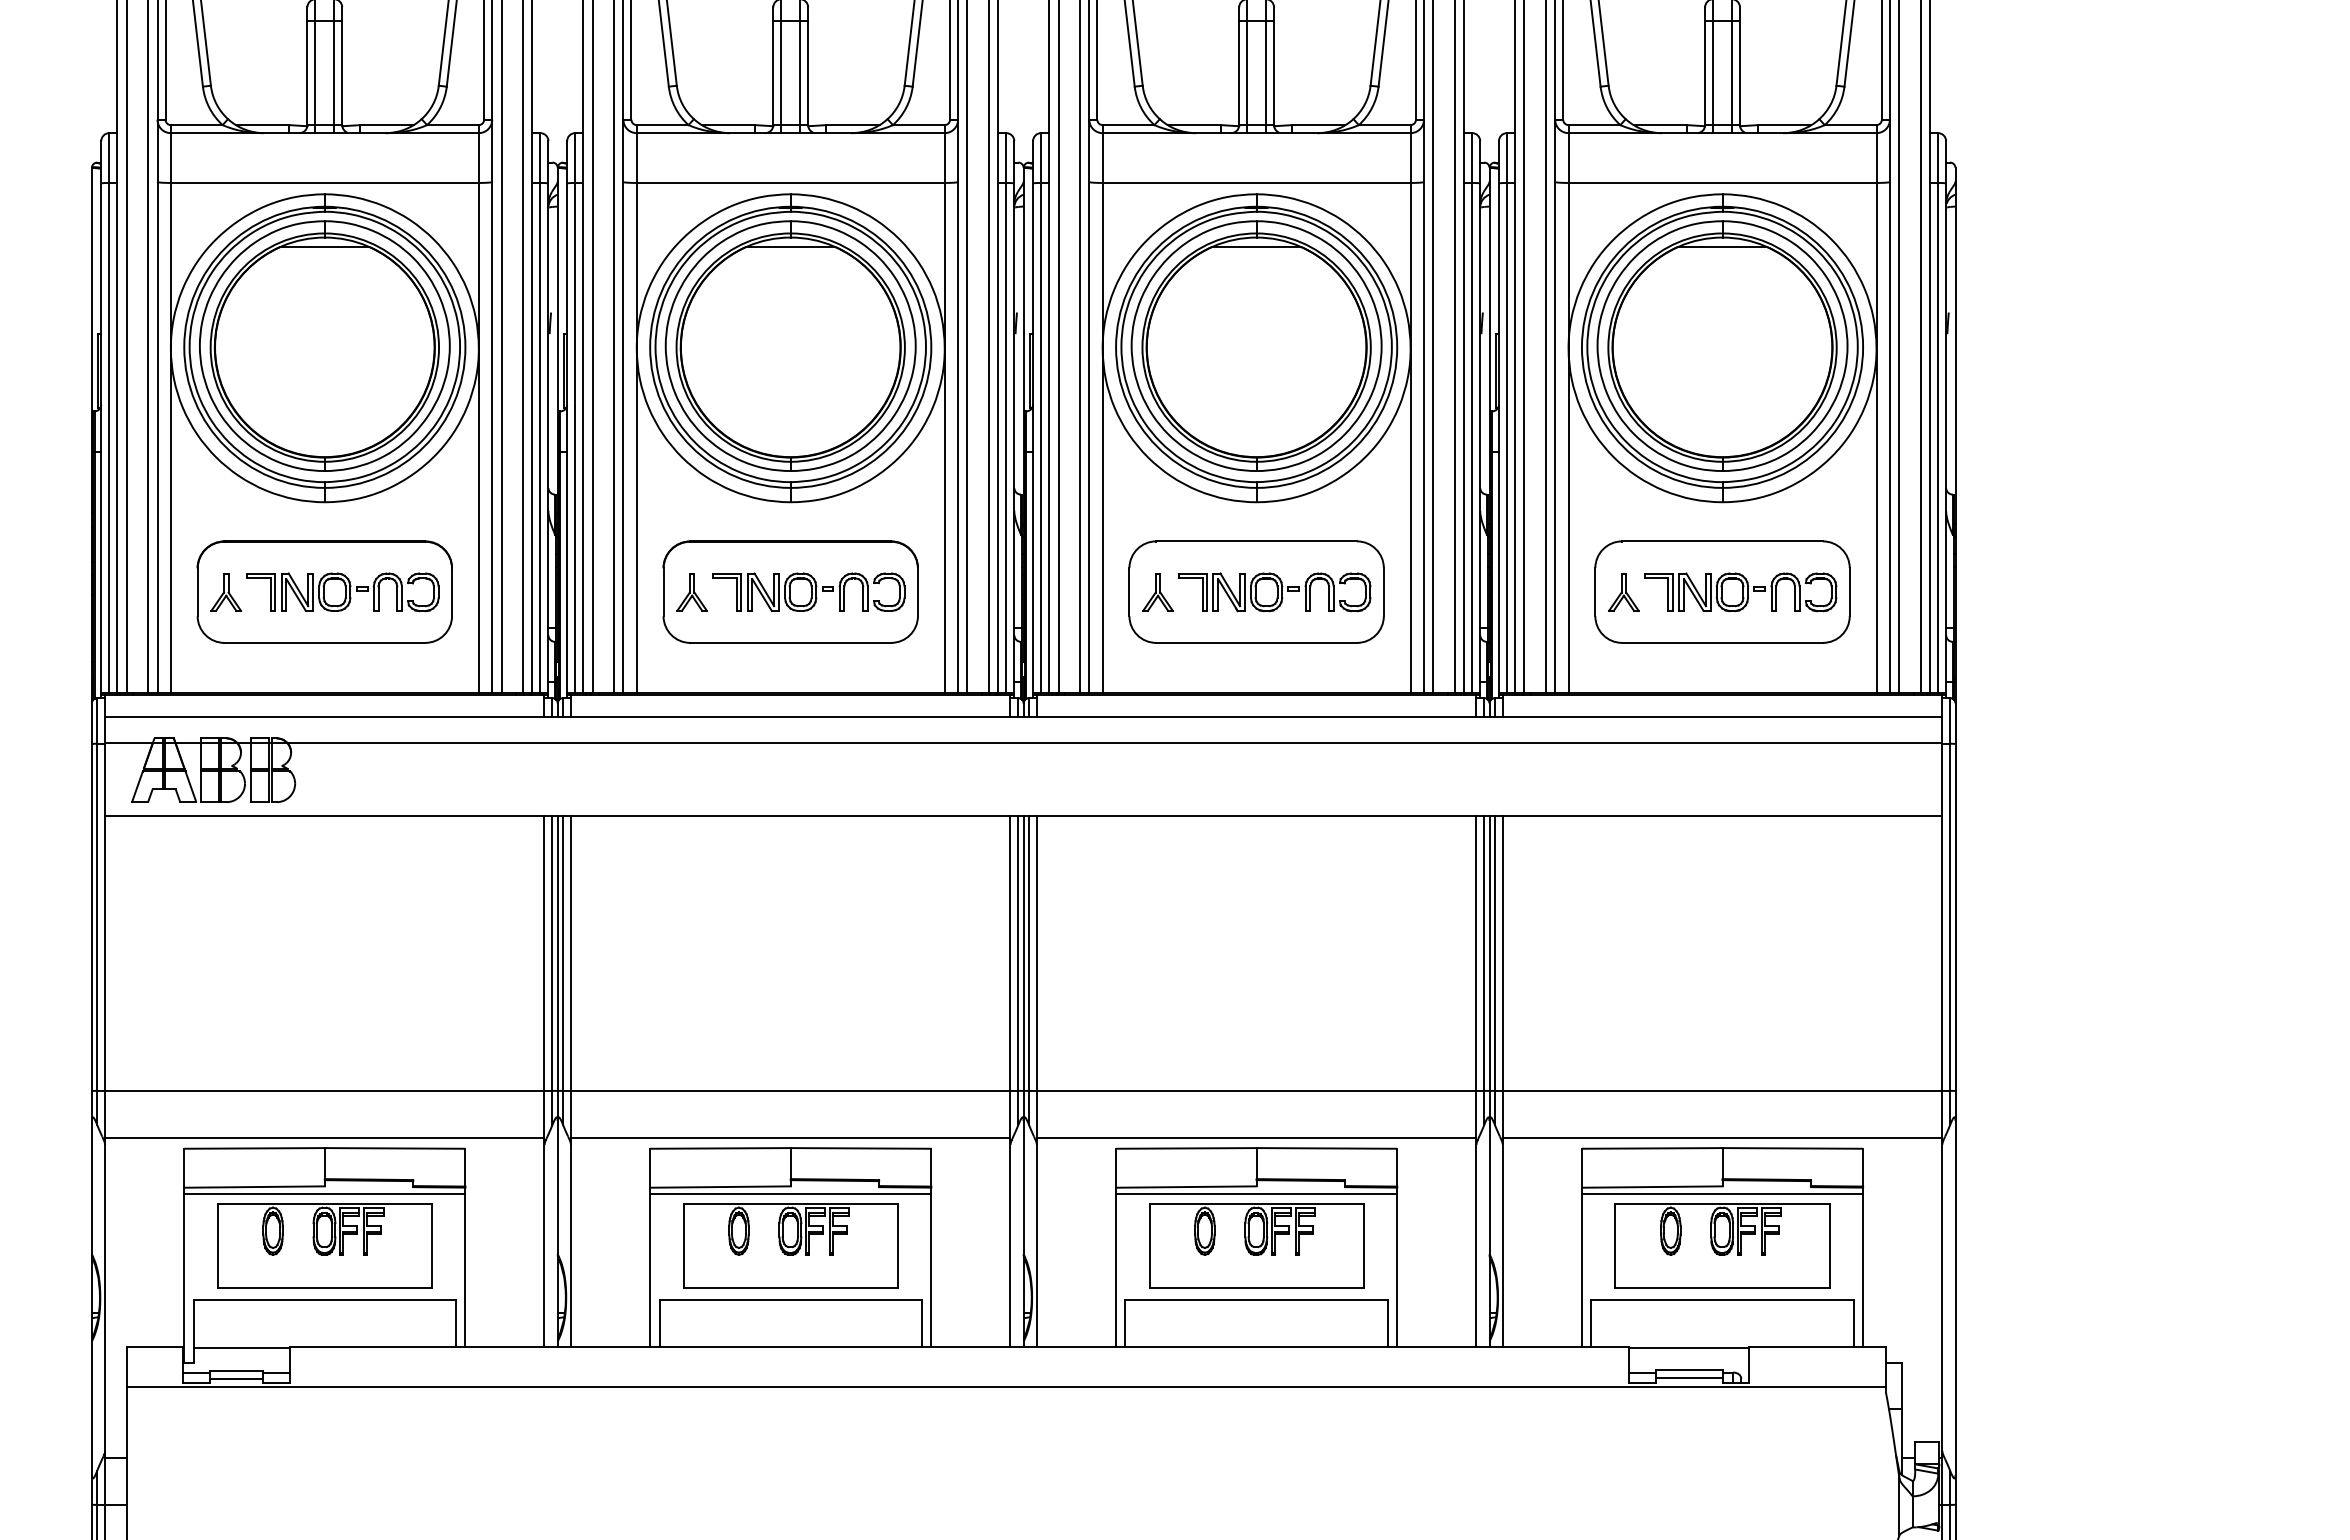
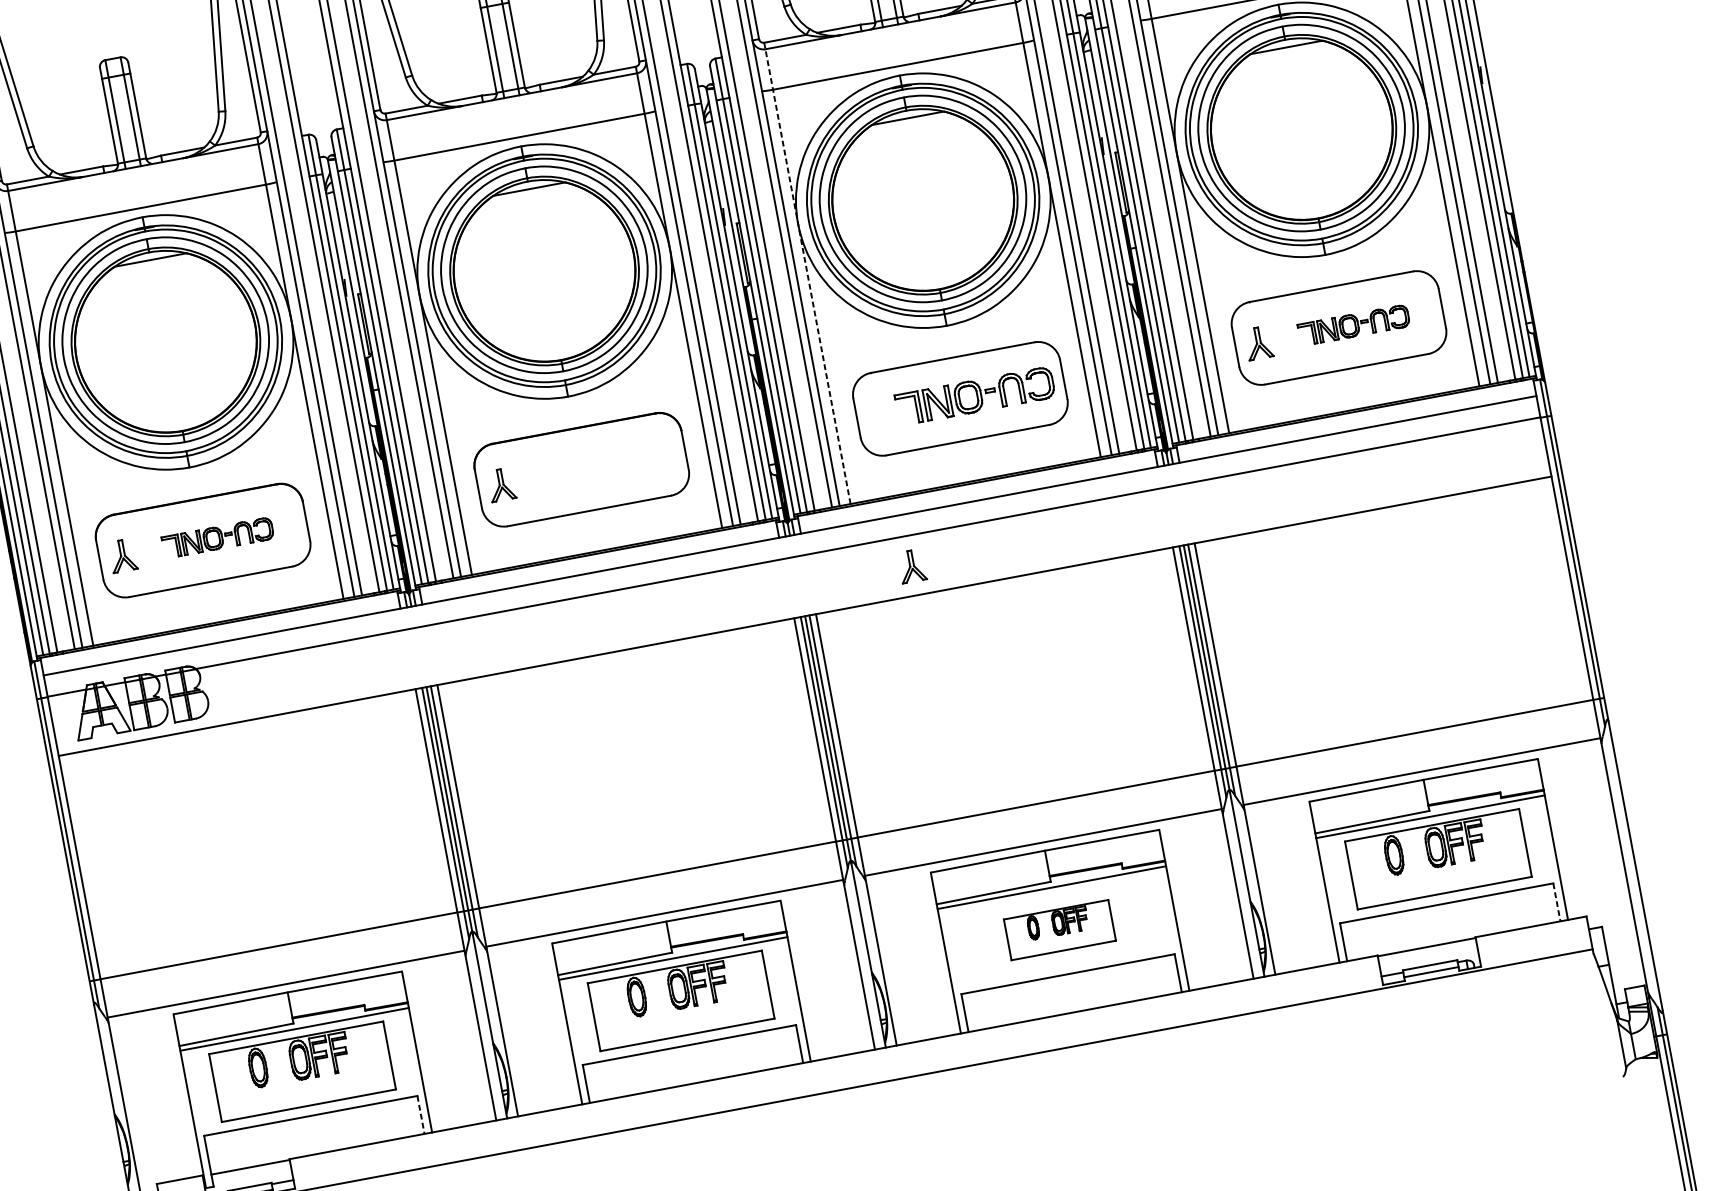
line: (1102, 408) -> (807, 273), solid -> dashed
part: (808, 591) -> (596, 466), removed
part: (342, 592) -> (217, 538), size x0.7
part: (1157, 592) -> (911, 566), moved
part: (1740, 592) -> (1353, 325), size x0.7
part: (1256, 1245) -> (1059, 929), size x0.6
line: (456, 1323) -> (421, 1114), solid -> dashed
line: (1853, 1323) -> (1556, 902), solid -> dashed

